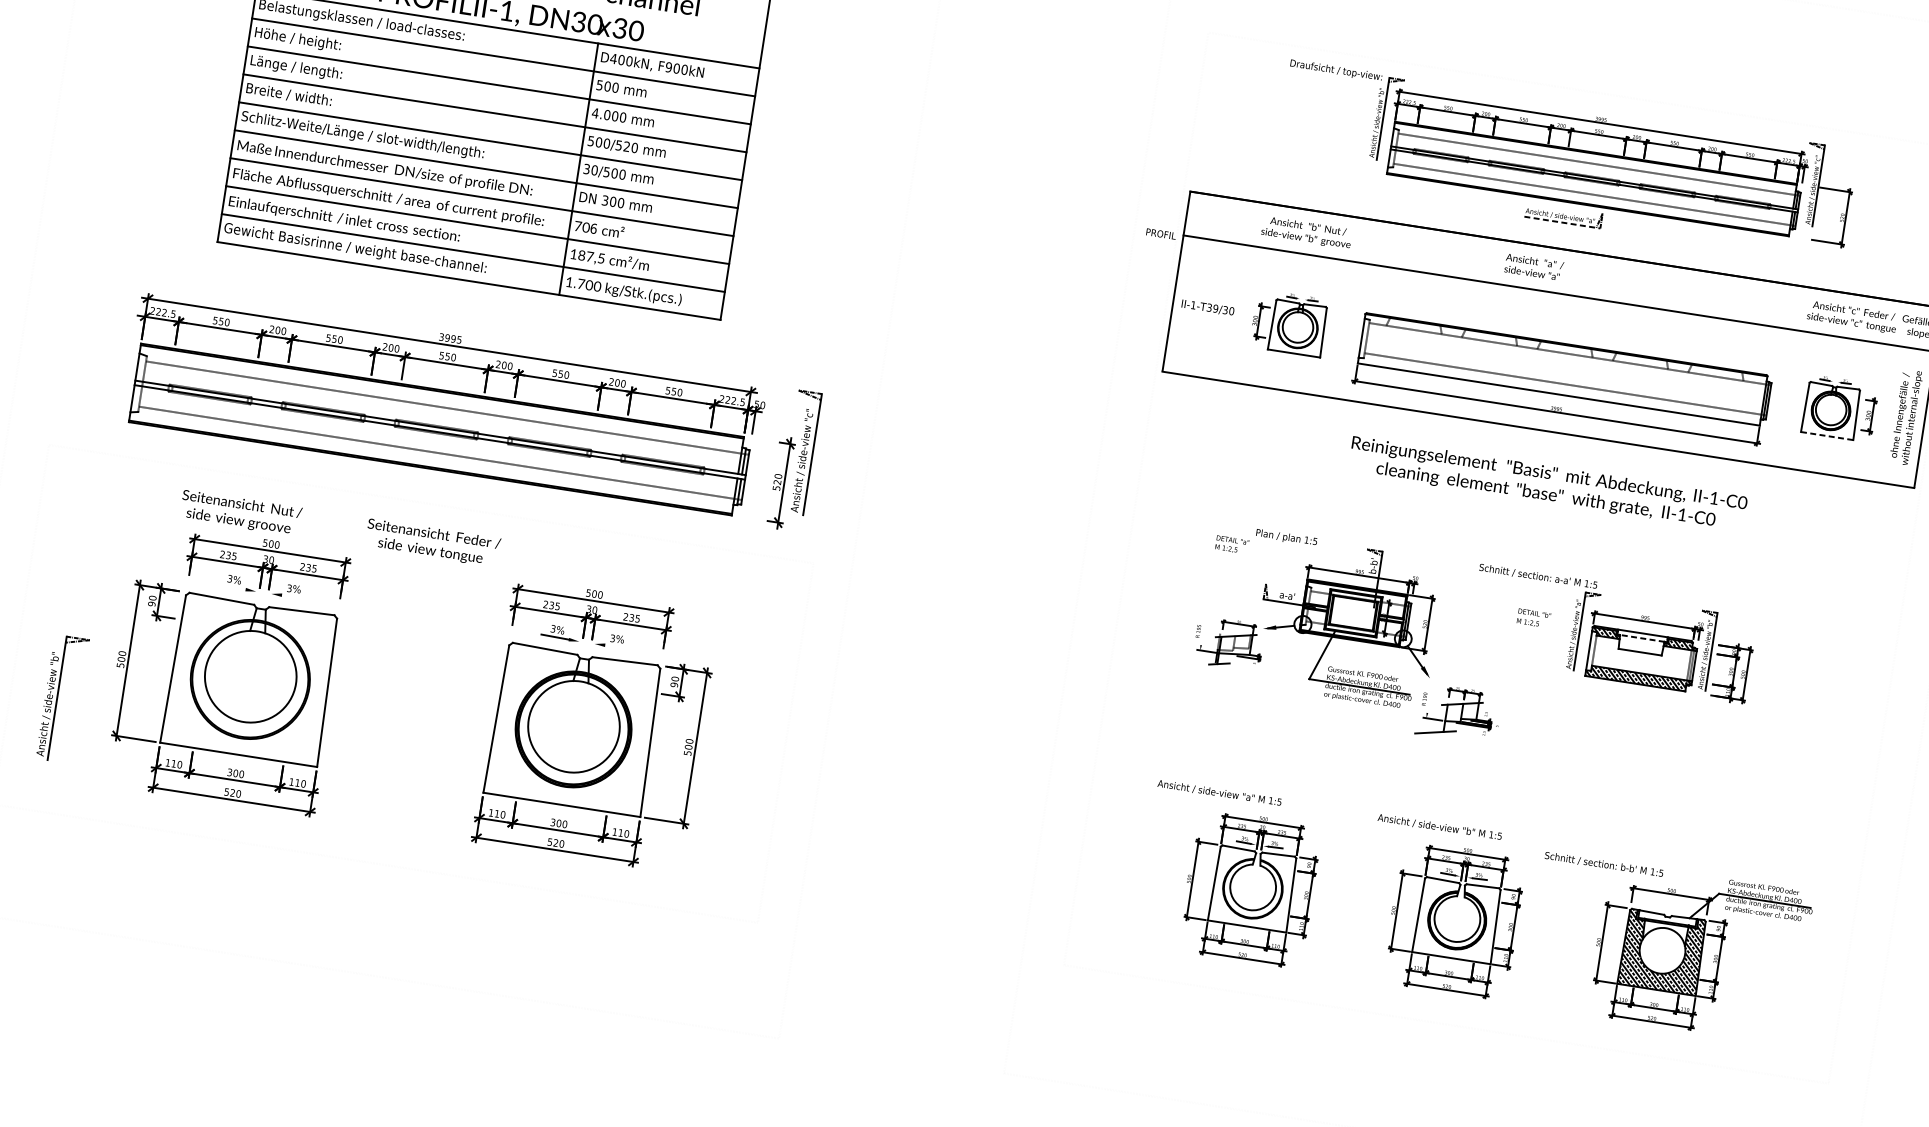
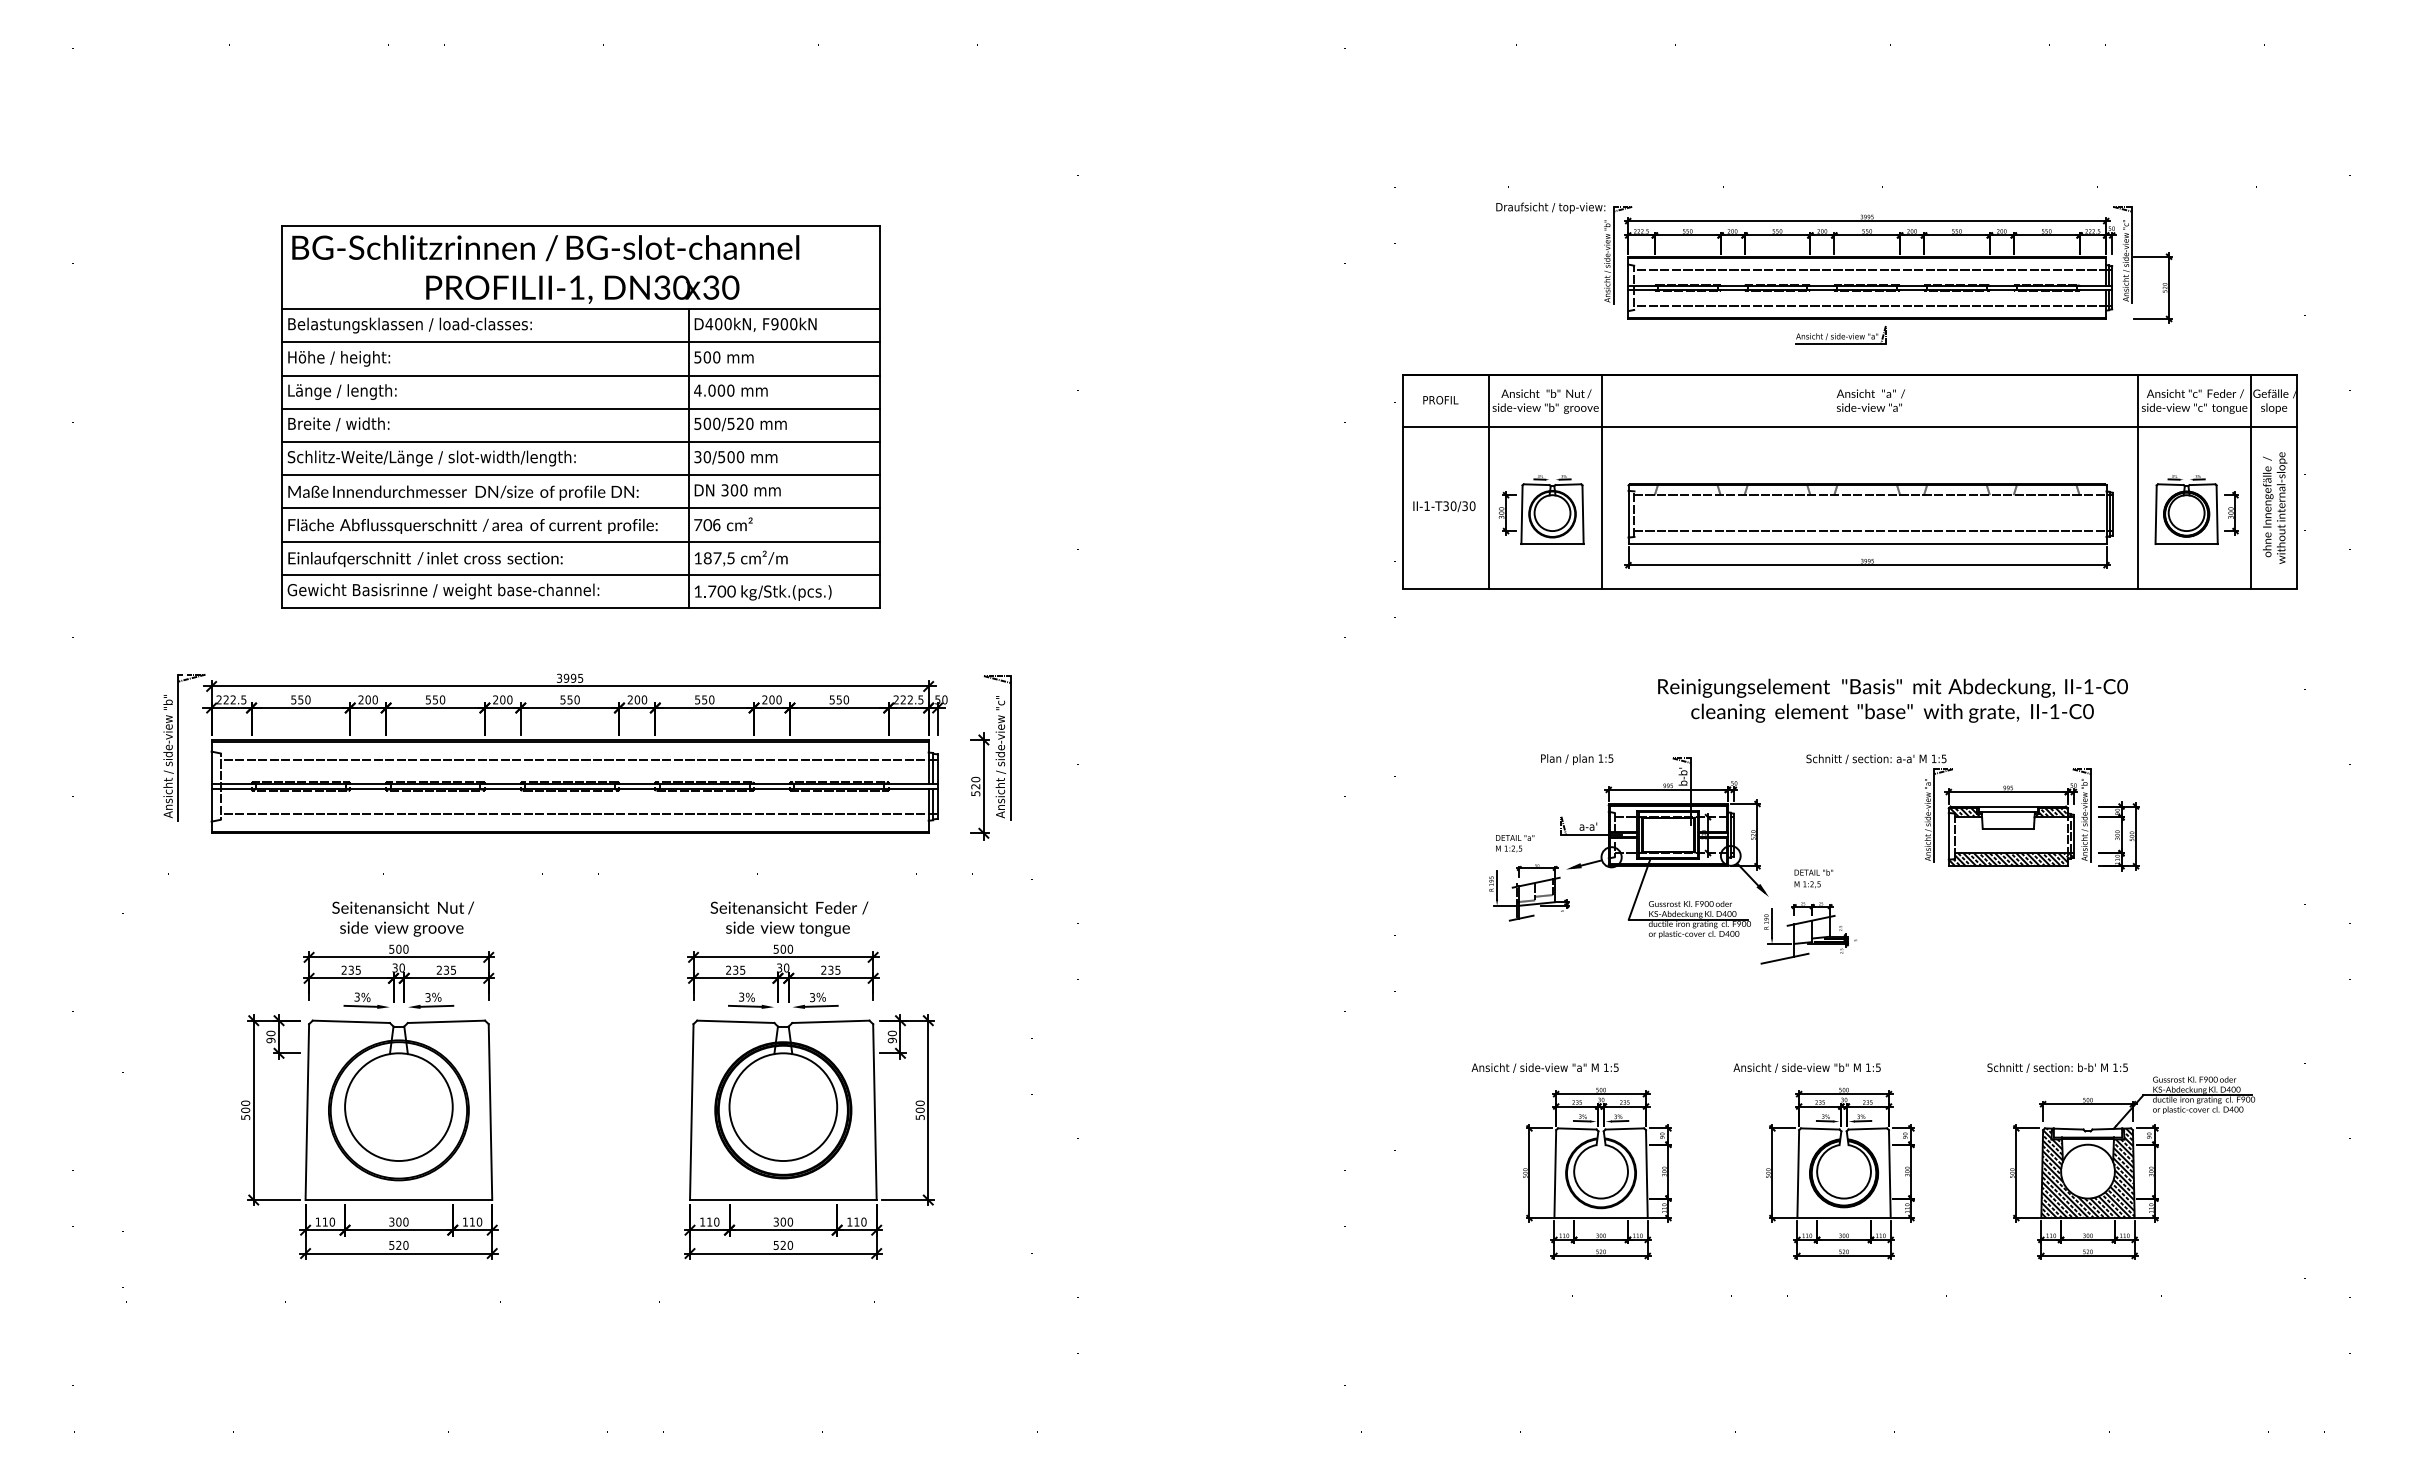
line: (1563, 222) -> (1841, 343), dashed -> solid
text: (1160, 234) -> (1440, 400), moved
text: (1533, 267) -> (1870, 400), moved
line: (1249, 292) -> (1489, 481), added
line: (1344, 307) -> (1602, 481), added
text: (1215, 309) -> (1453, 506), II-1-T39/30 -> II-1-T30/30
line: (1794, 377) -> (2138, 481), added
line: (1889, 391) -> (2251, 481), added
line: (1827, 436) -> (2187, 544), dashed -> solid
text: (1547, 484) -> (1892, 700), moved
text: (240, 512) -> (402, 918), moved
text: (433, 542) -> (789, 918), moved
text: (1232, 544) -> (1515, 843), moved
line: (231, 586) -> (360, 1005), added
line: (295, 596) -> (436, 1005), added
text: (1533, 618) -> (1813, 878), moved
line: (1203, 633) -> (1497, 885), added
line: (1642, 638) -> (2008, 812), dashed -> solid
line: (618, 646) -> (820, 1005), added
part: (62, 698) -> (184, 747), moved
line: (1429, 701) -> (1772, 923), added
text: (1604, 864) -> (2057, 1067), moved

